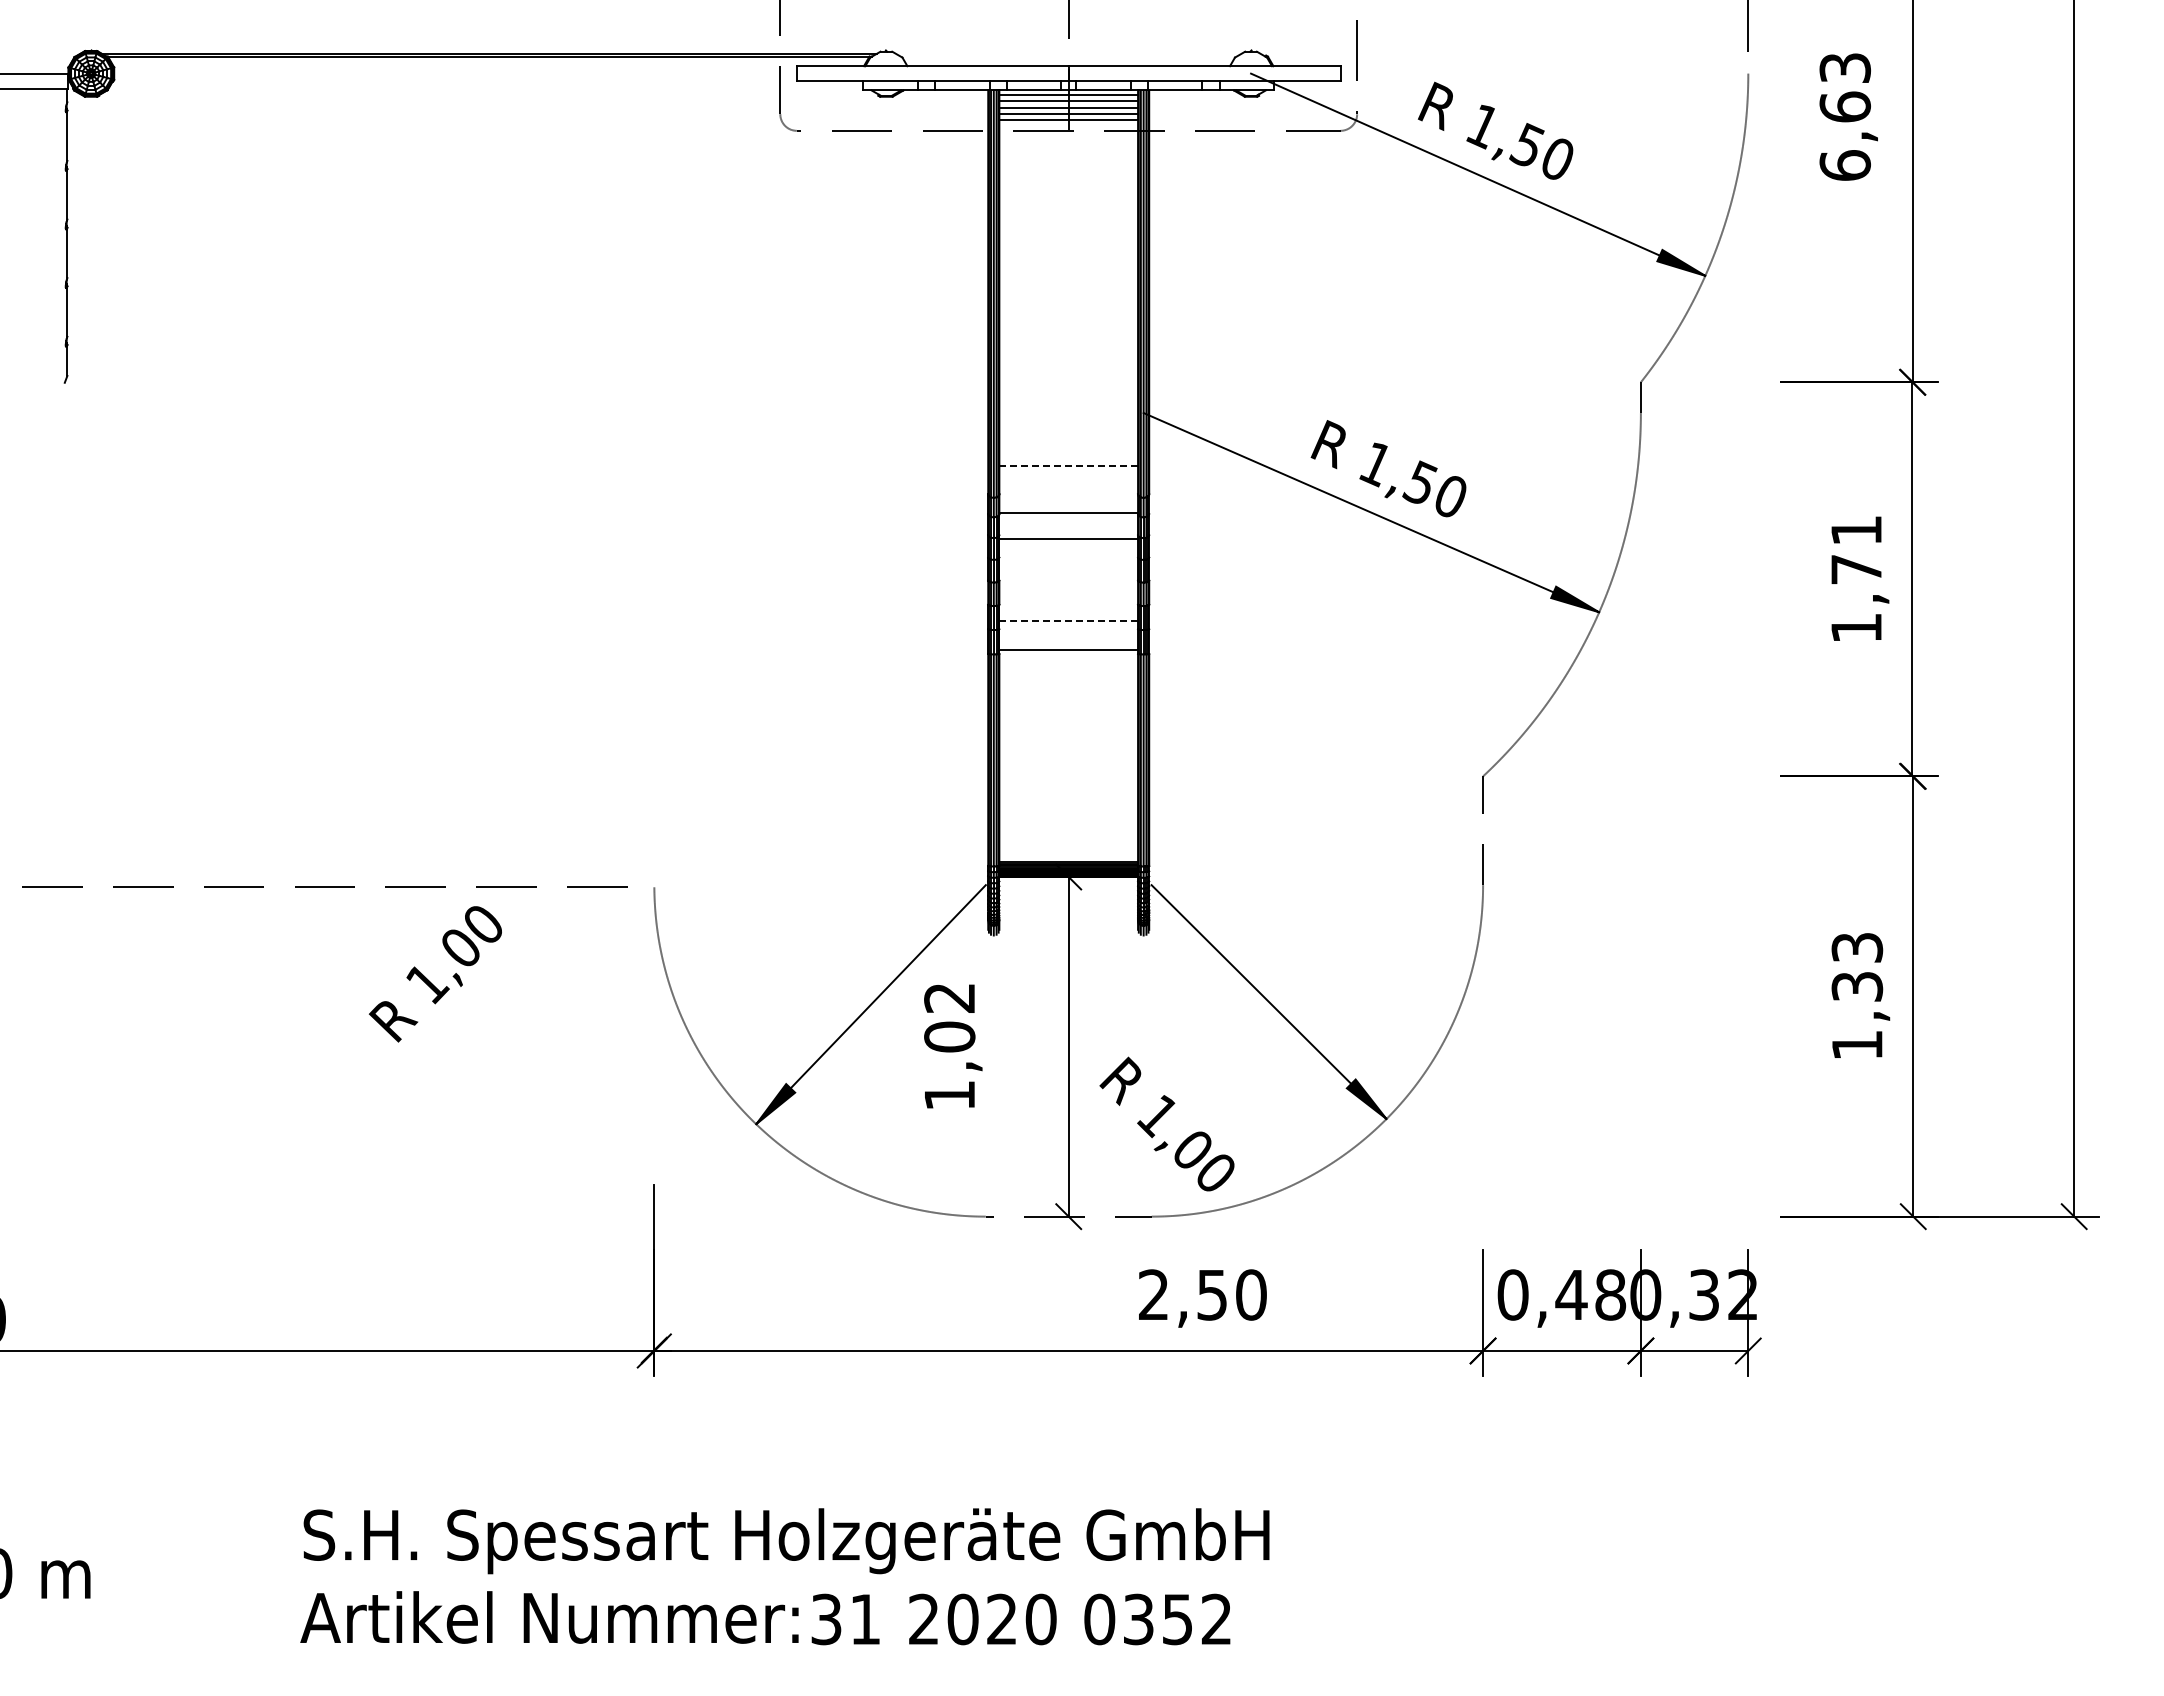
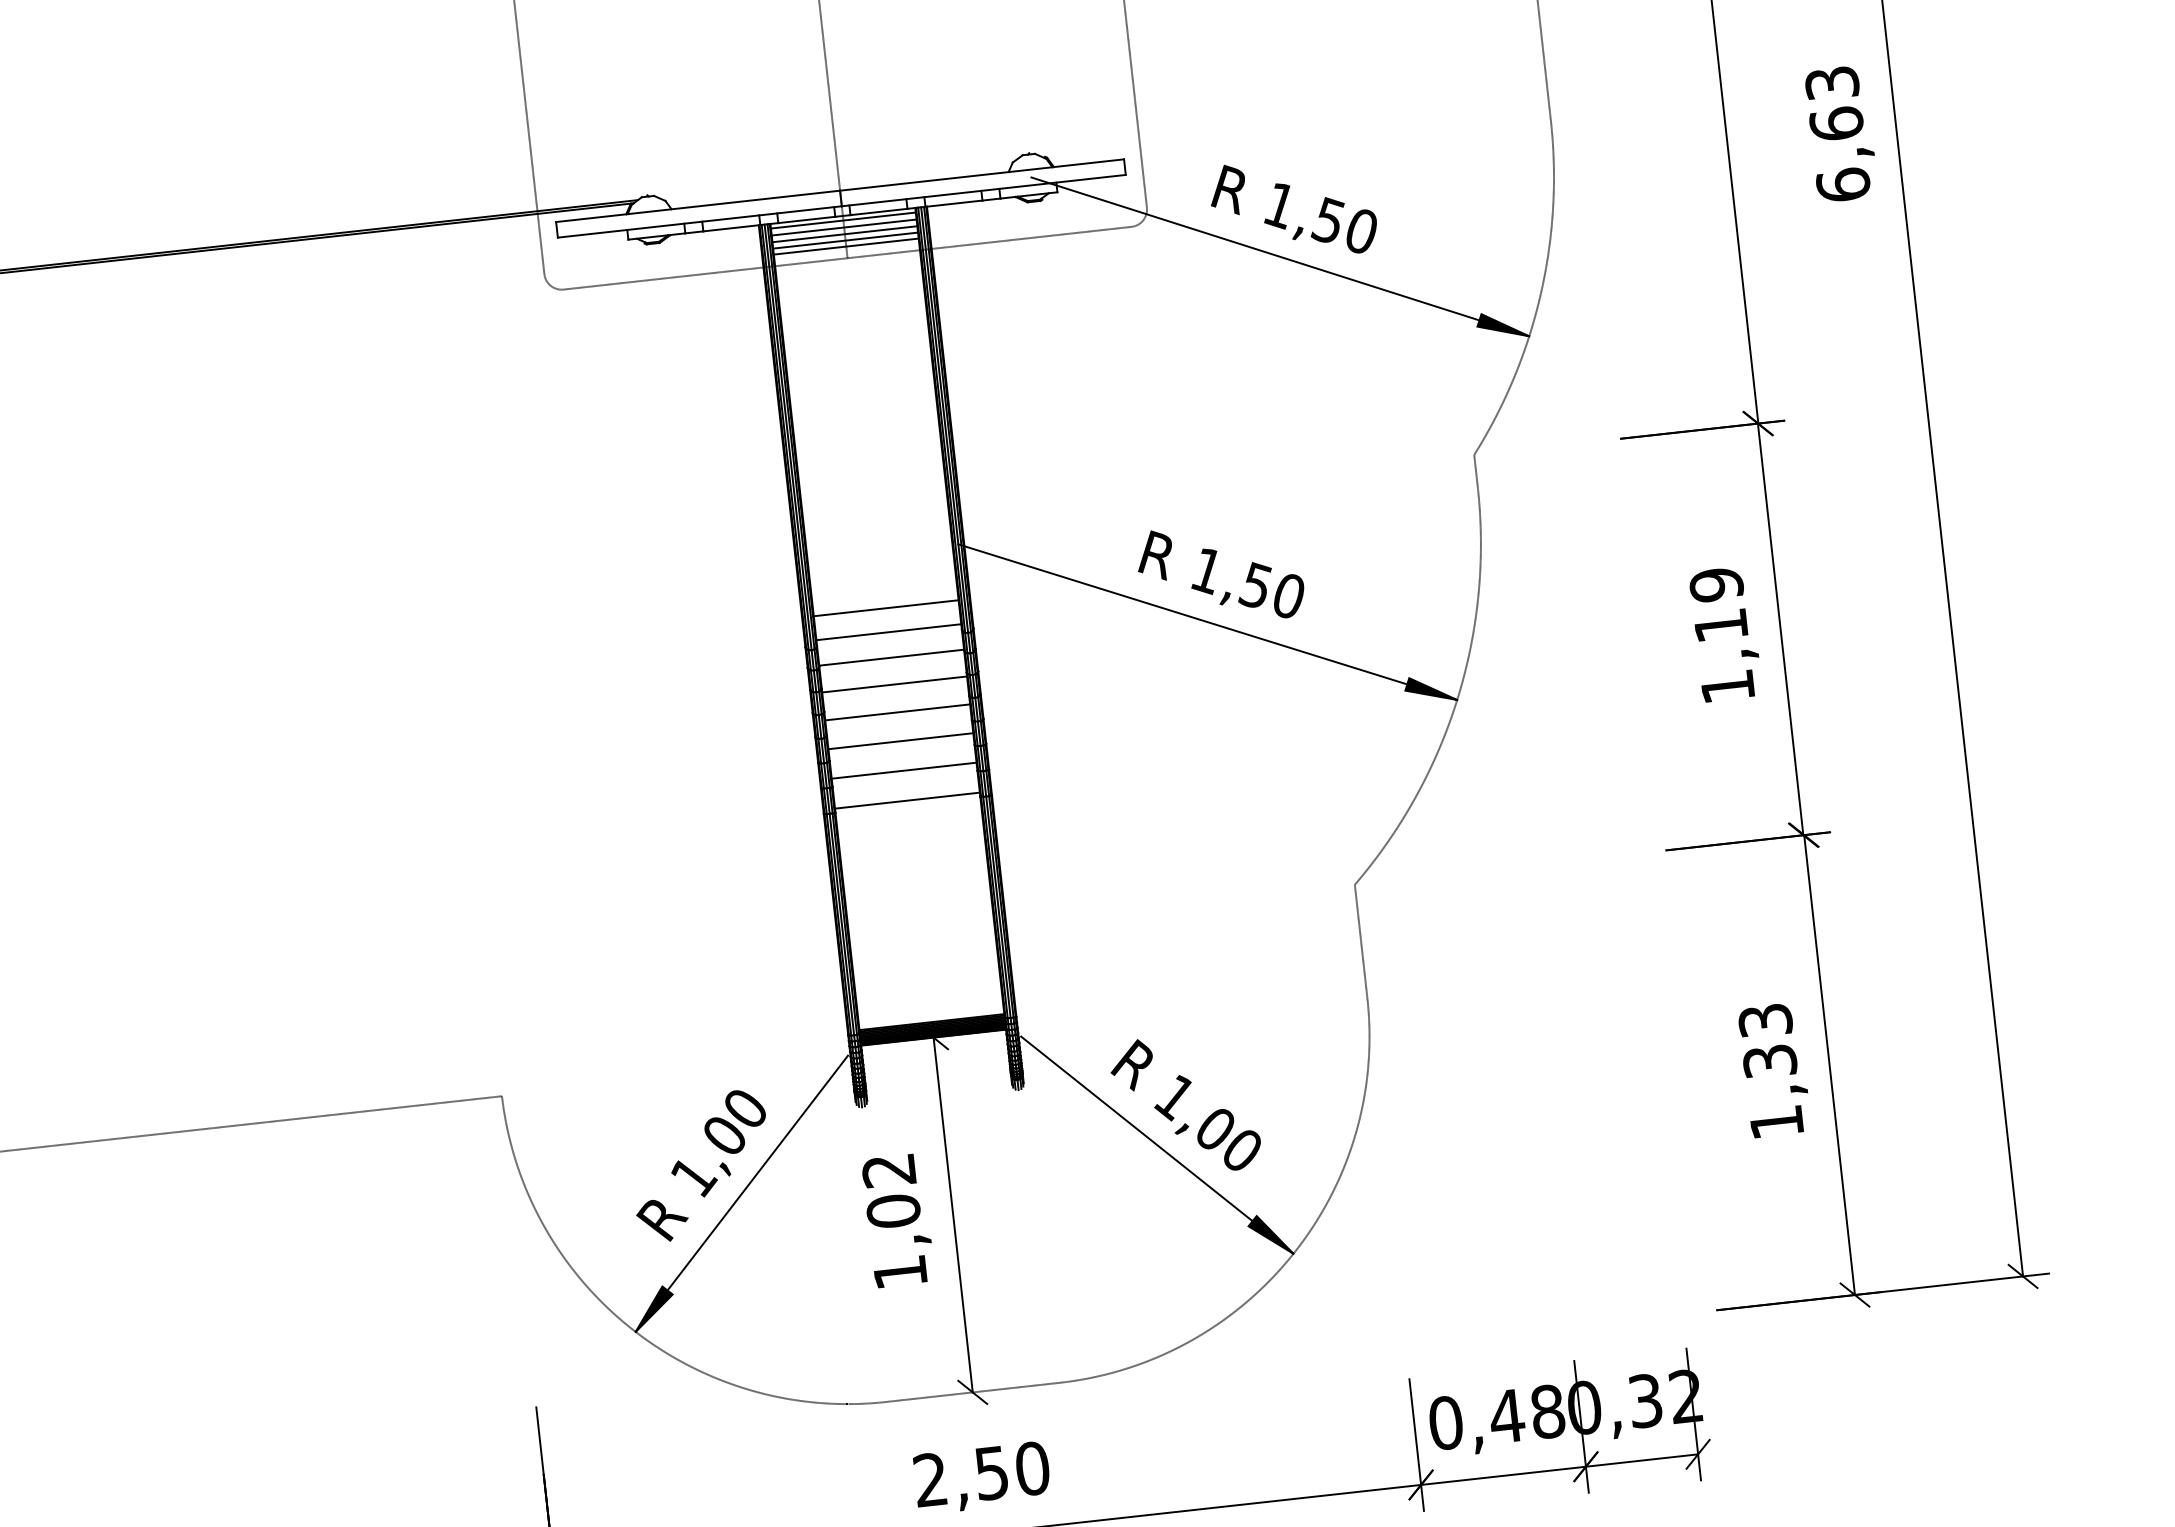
text: (1848, 116) -> (1841, 133), moved
line: (1069, 465) -> (886, 607), dashed -> solid
line: (1068, 488) -> (888, 631), added
text: (1856, 549) -> (1718, 604), 1,71 -> 1,19
line: (1068, 565) -> (897, 712), added
line: (1068, 593) -> (900, 741), added
line: (1069, 621) -> (904, 770), dashed -> solid
text: (435, 974) -> (701, 1166), moved
text: (953, 1046) -> (898, 1220), moved
text: (1166, 1123) -> (1184, 1104), moved
text: (1202, 1298) -> (981, 1477), moved

